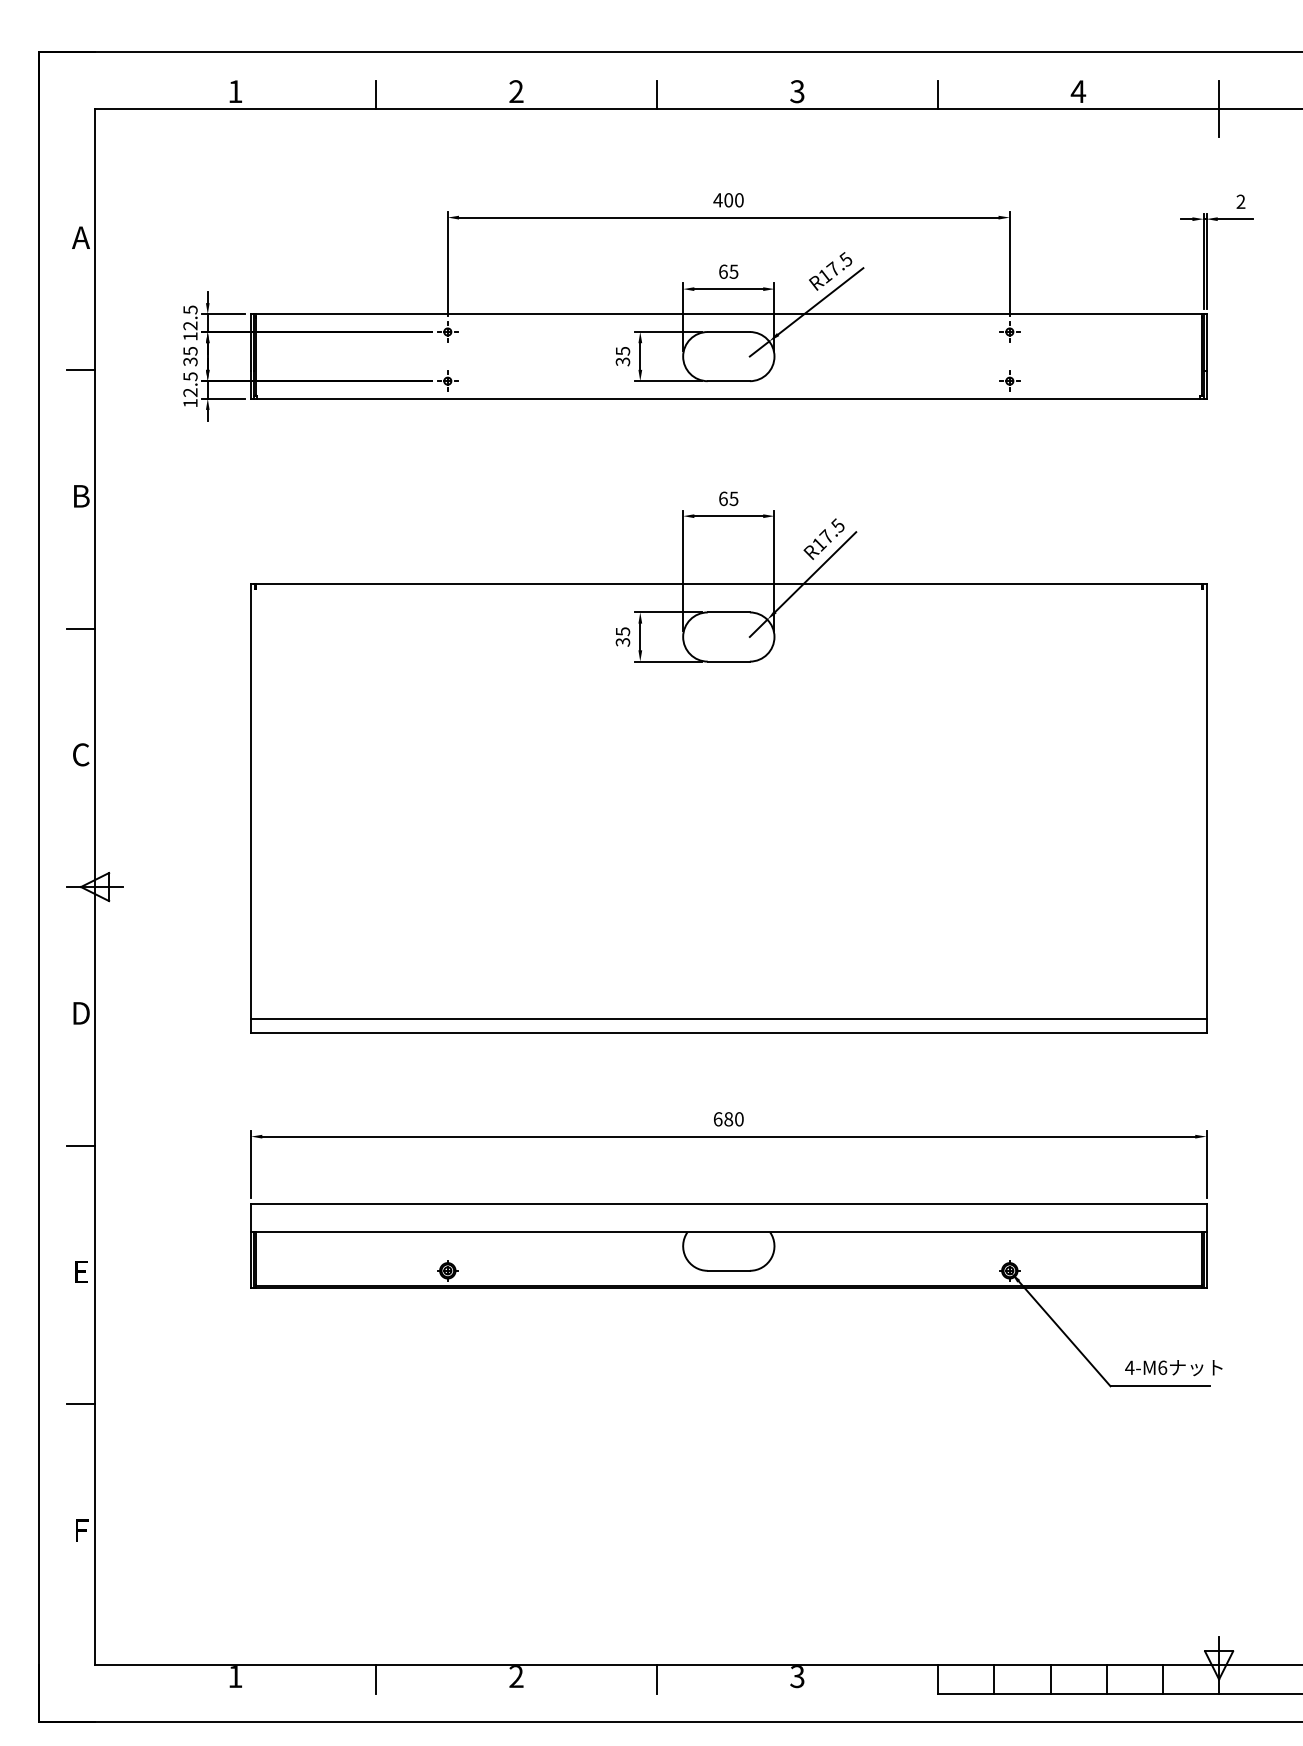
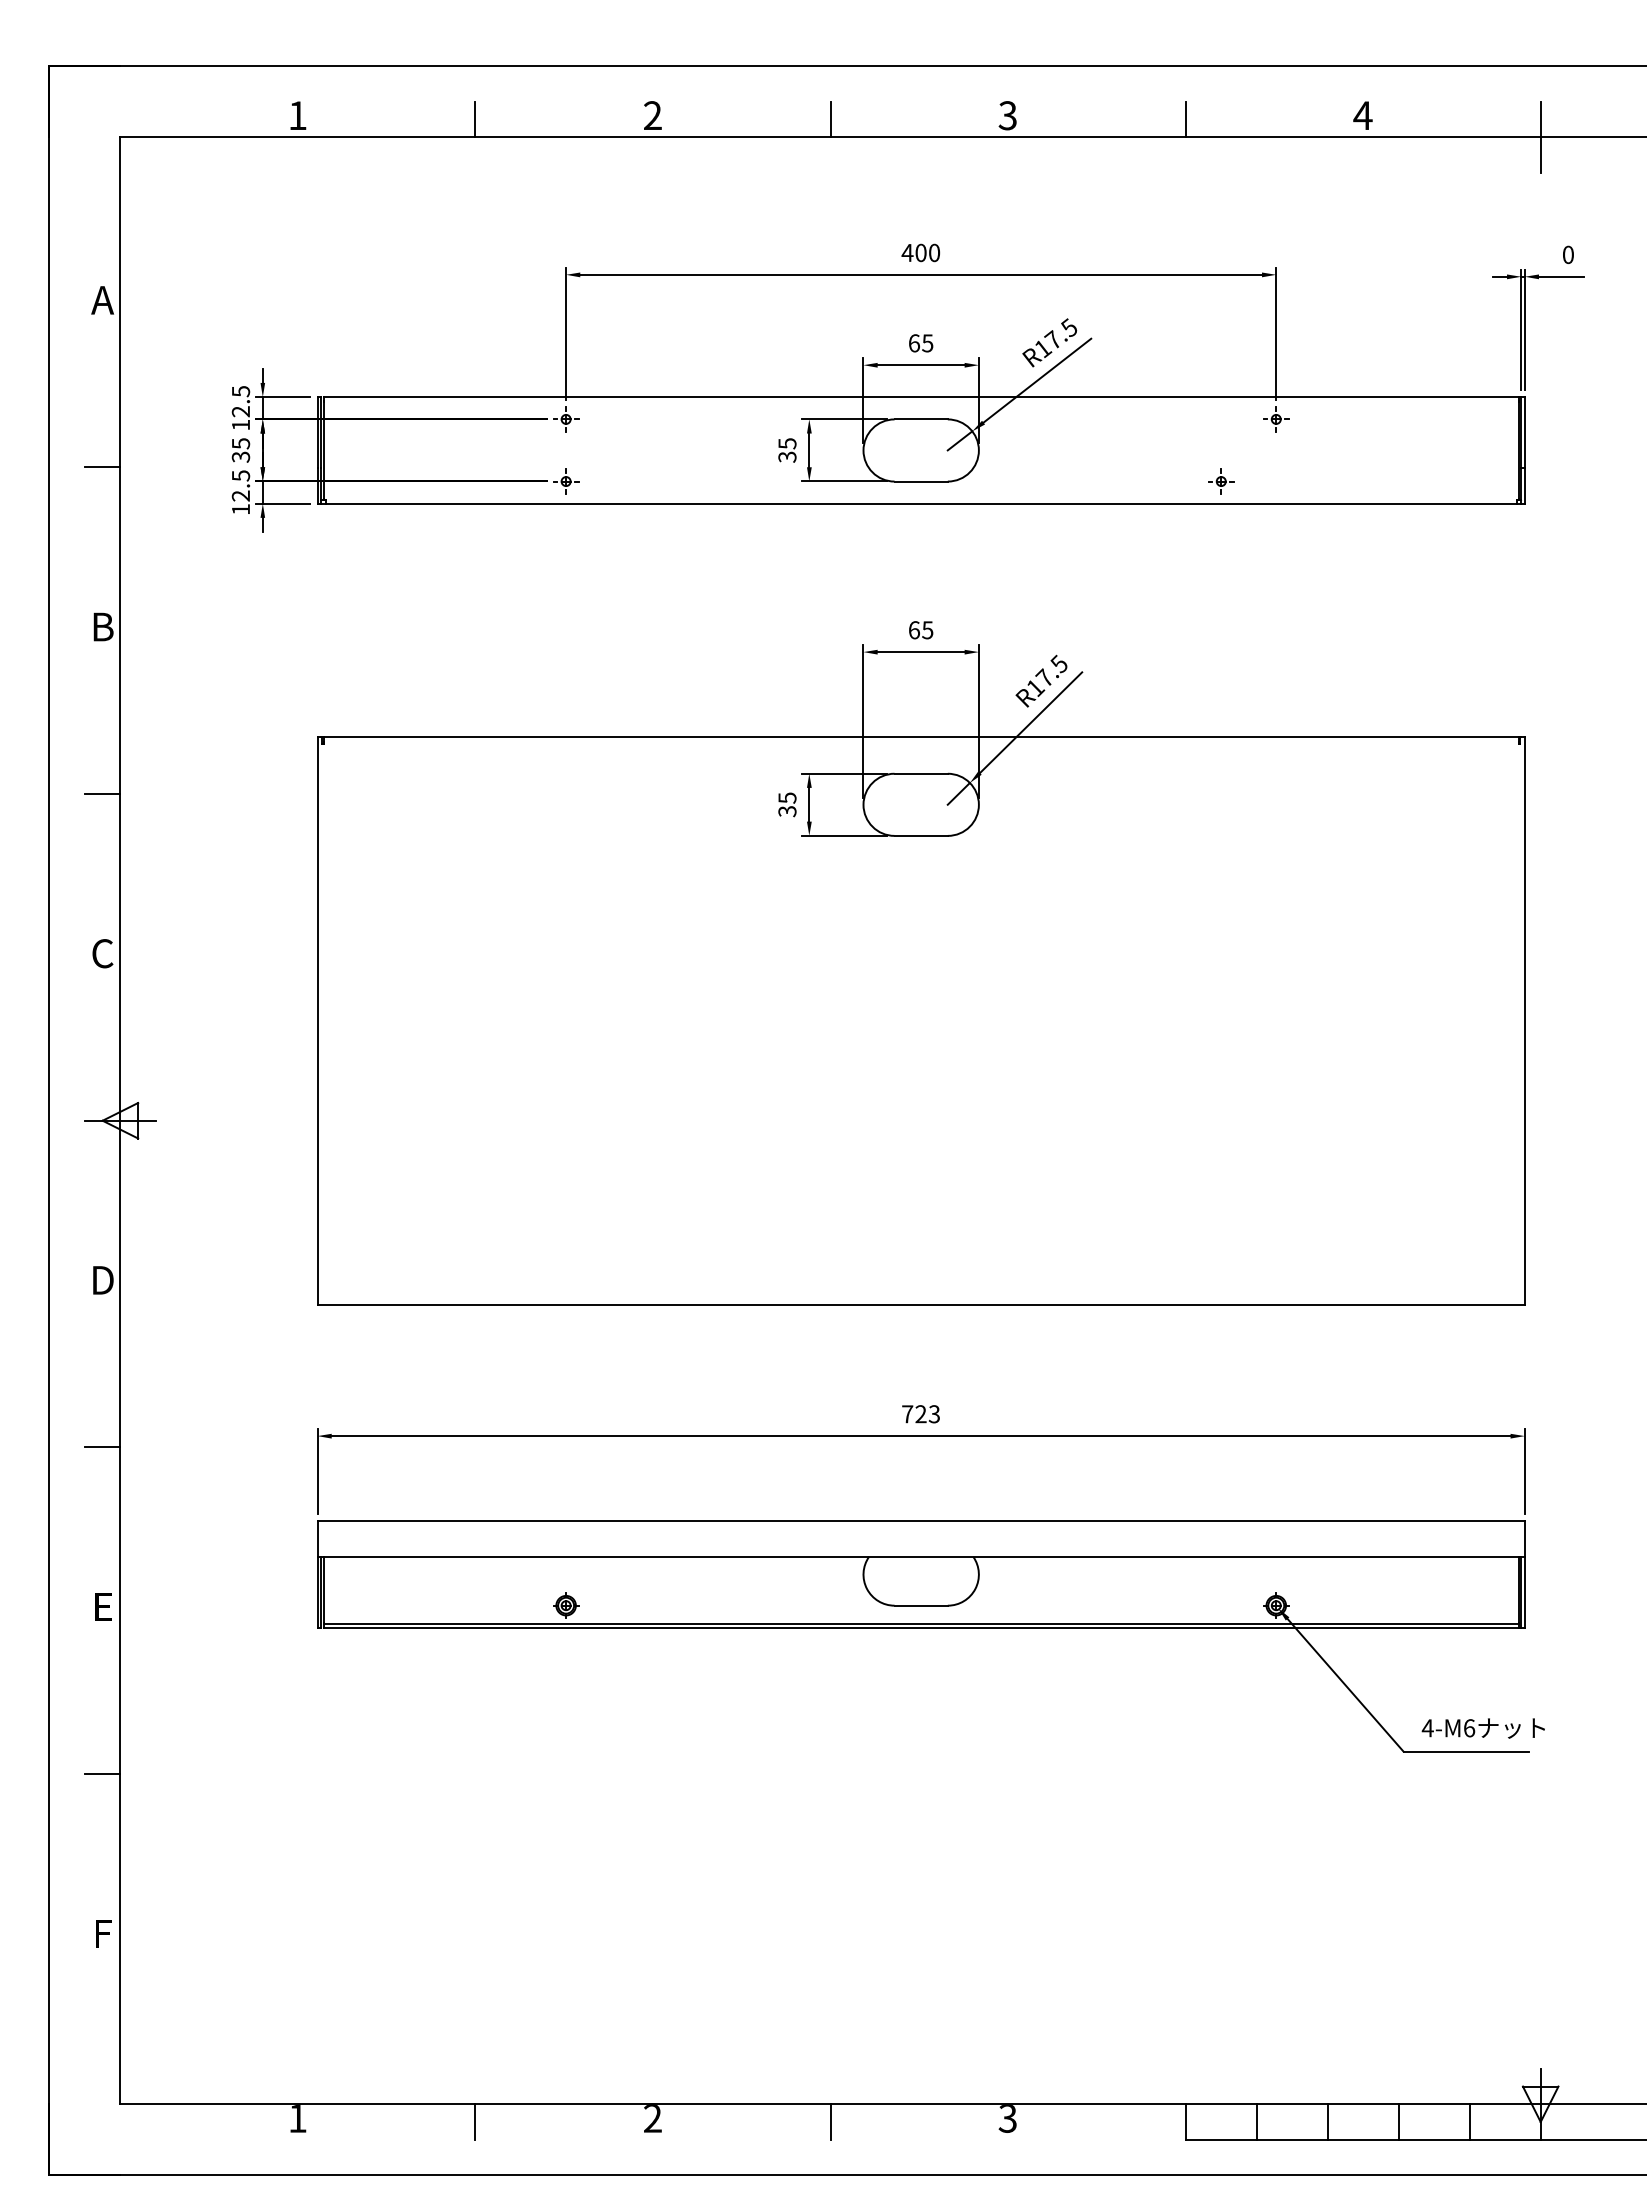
text: (1240, 202) -> (1567, 255), 2 -> 0
part: (1010, 381) -> (1221, 481), moved
line: (728, 1019) -> (920, 1287), removed
text: (729, 1119) -> (921, 1414), 680 -> 723

